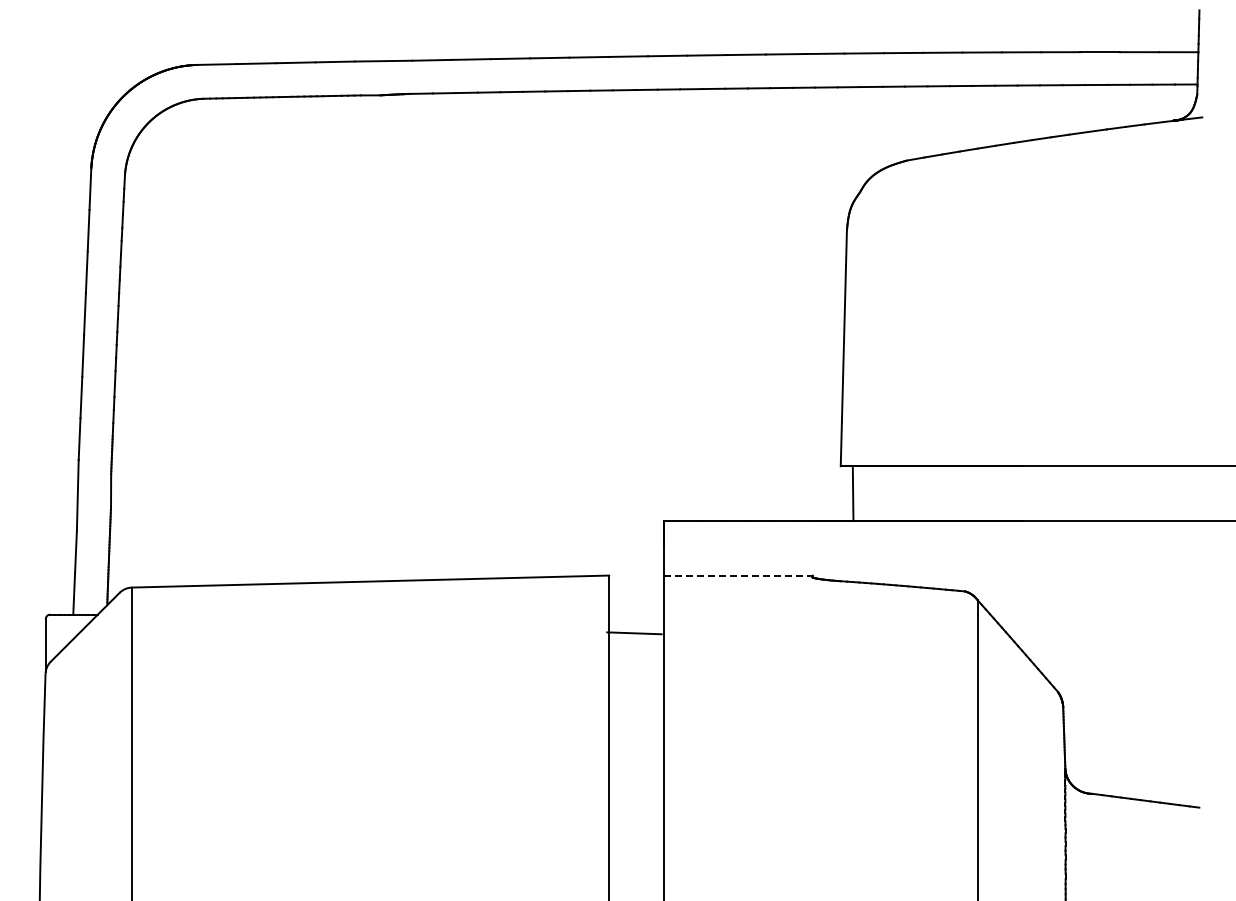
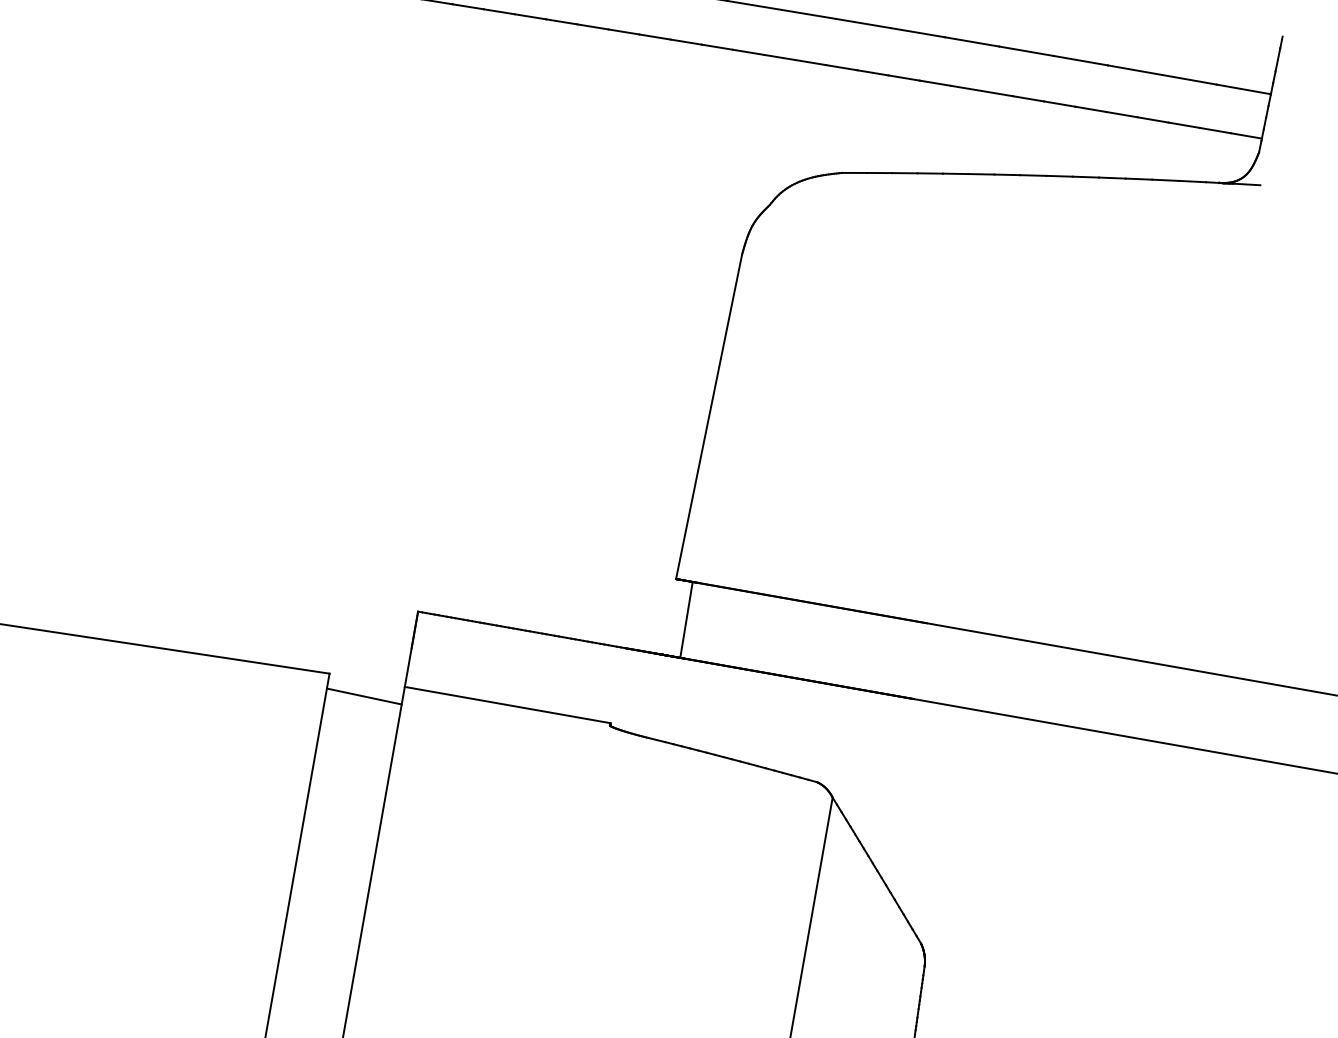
line: (738, 575) -> (508, 705), dashed -> solid
line: (634, 633) -> (364, 696), moved

